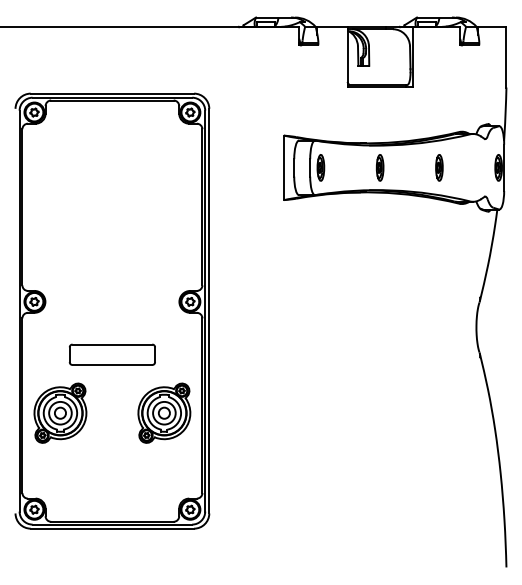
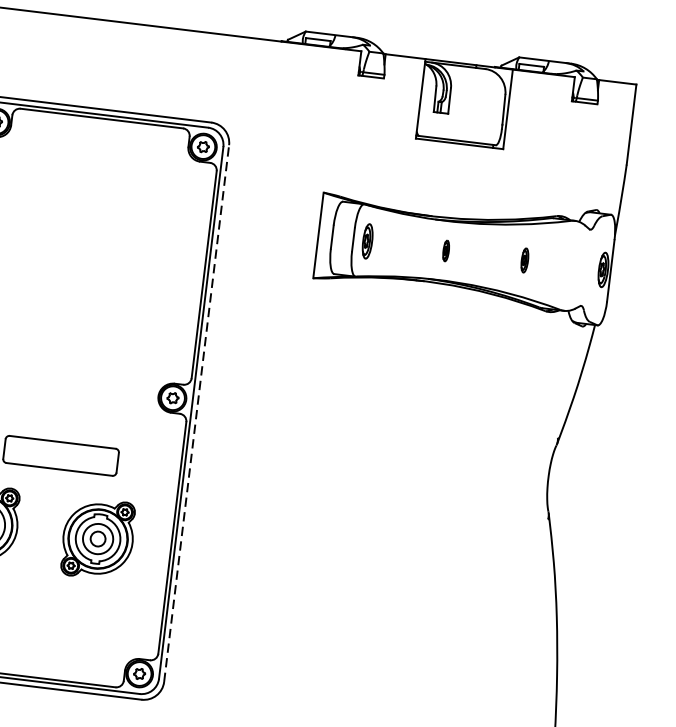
part: (379, 167) -> (445, 250), size x0.6
part: (439, 167) -> (525, 259), size x0.7
line: (209, 310) -> (196, 412), solid -> dashed
part: (164, 412) -> (98, 538), moved

